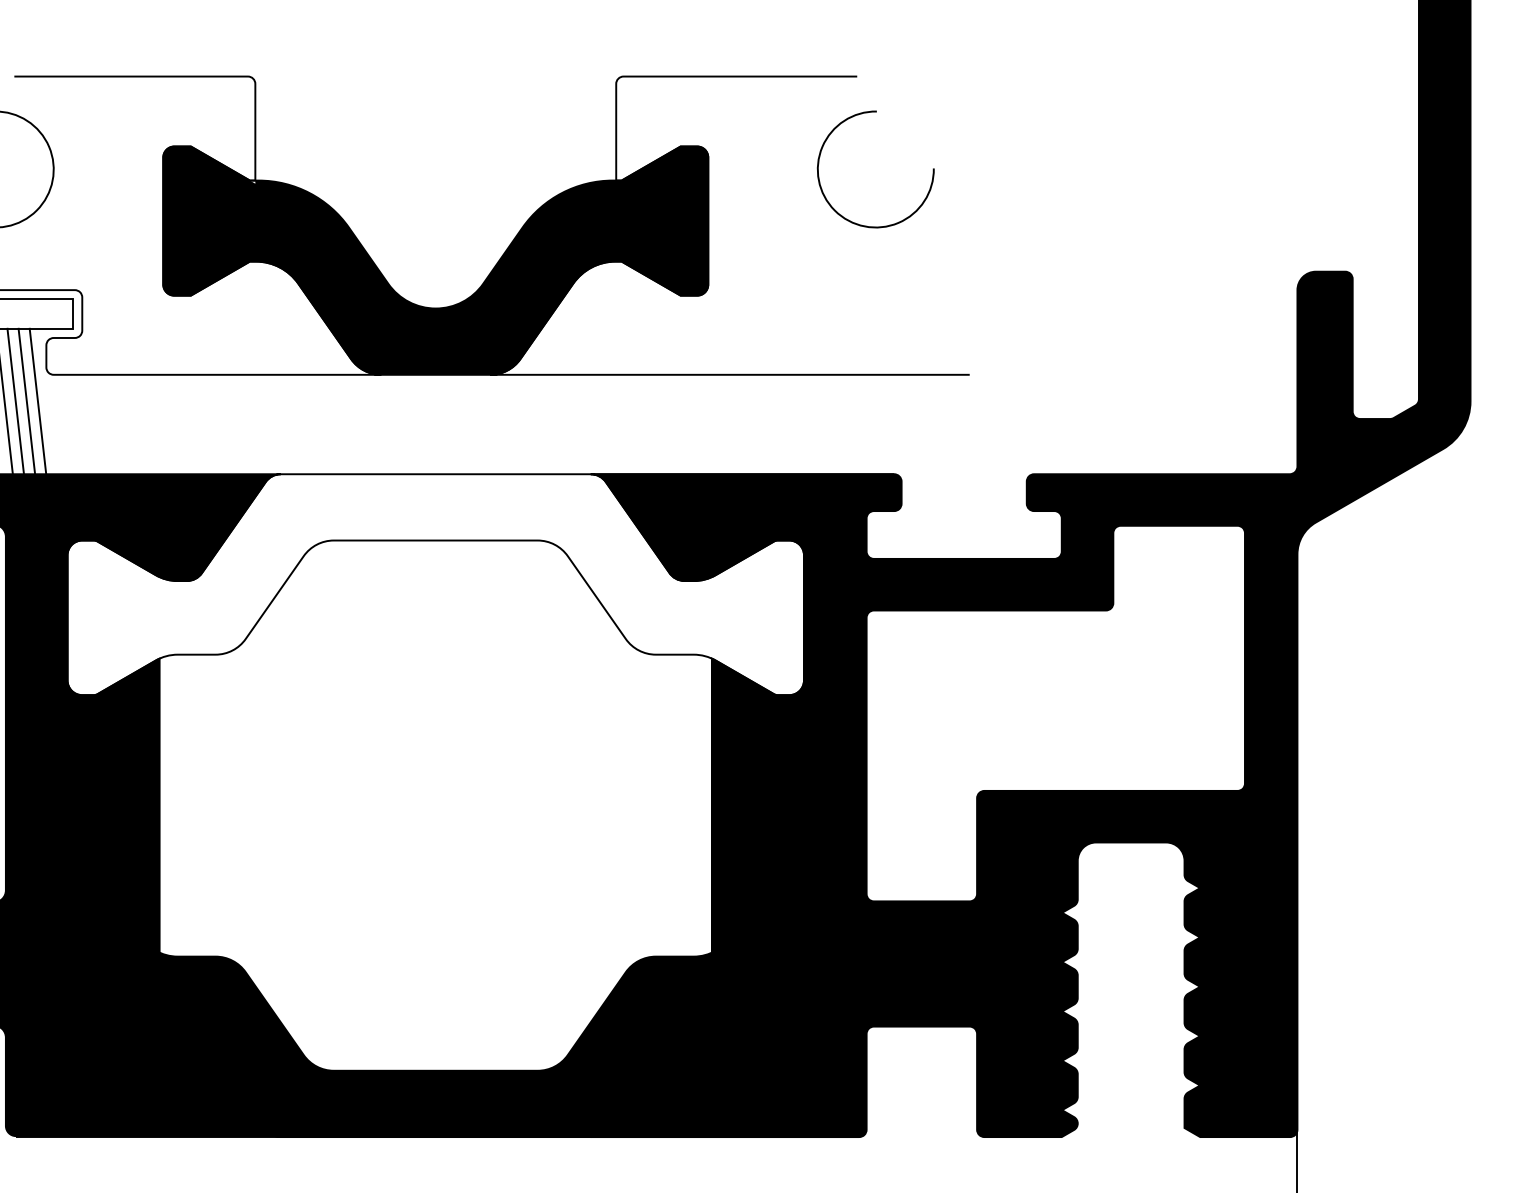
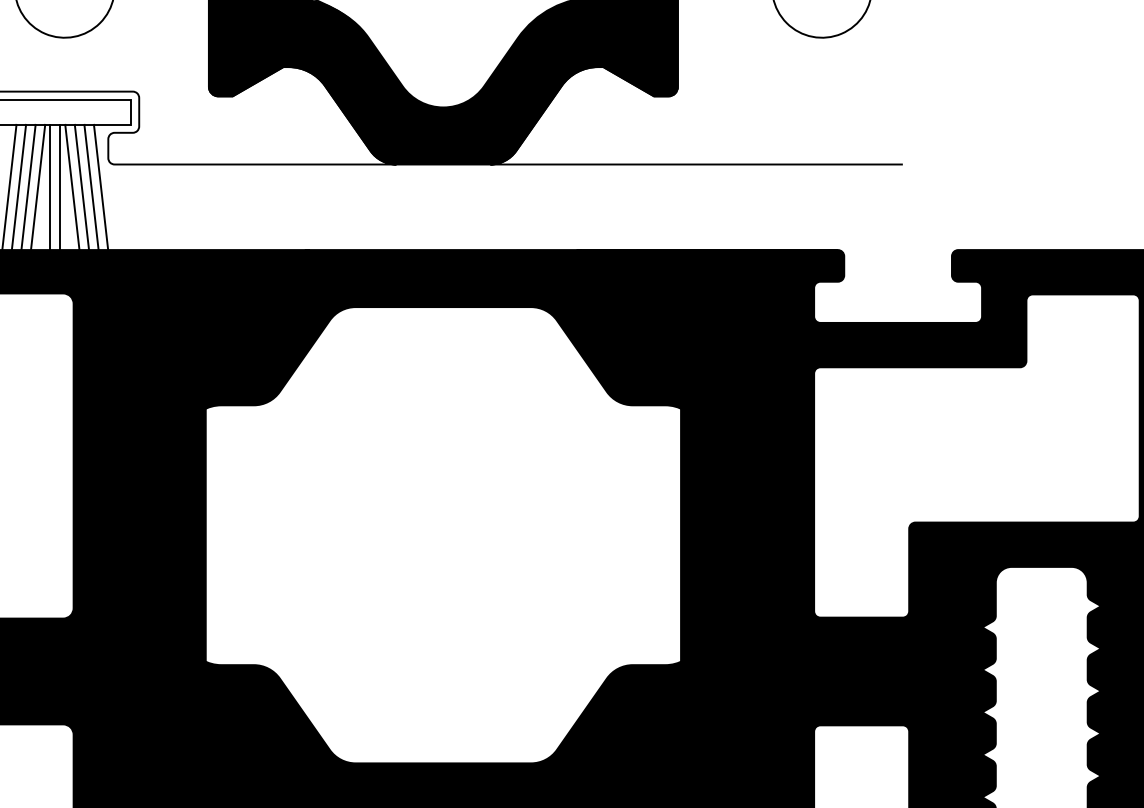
fill: (435, 584) -> (443, 344), added

